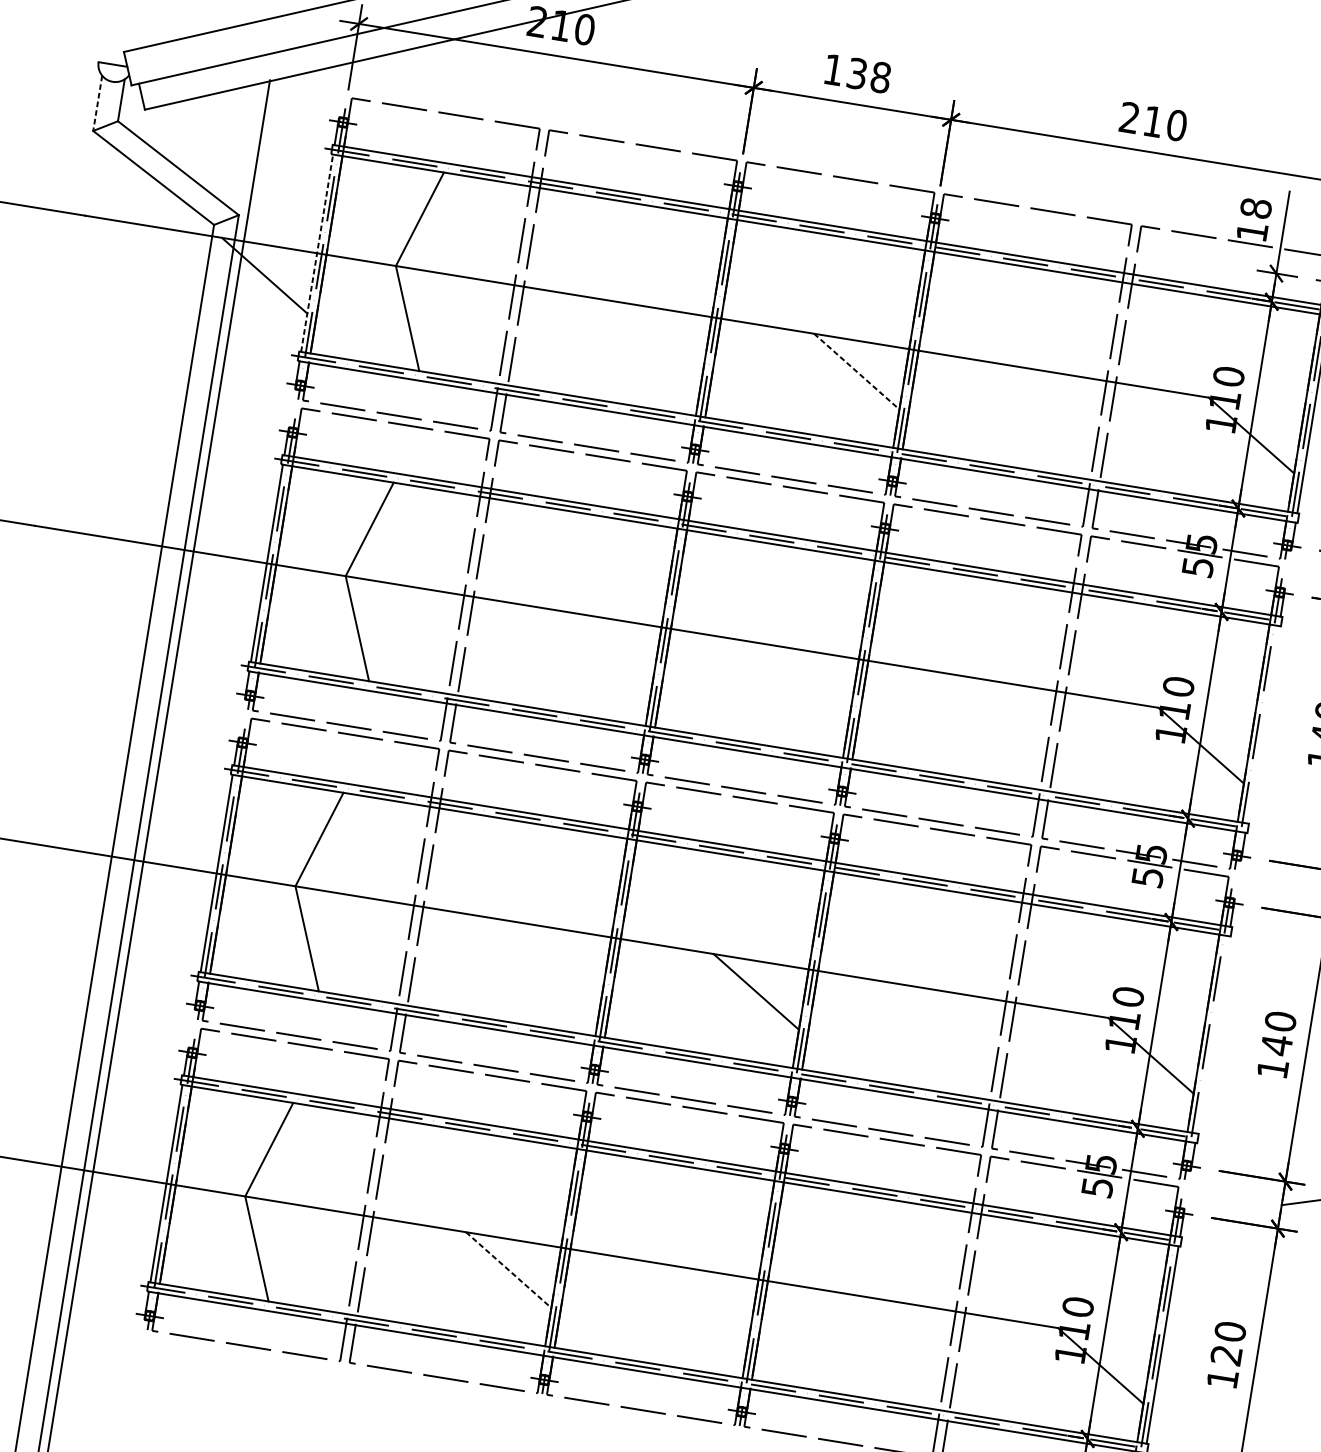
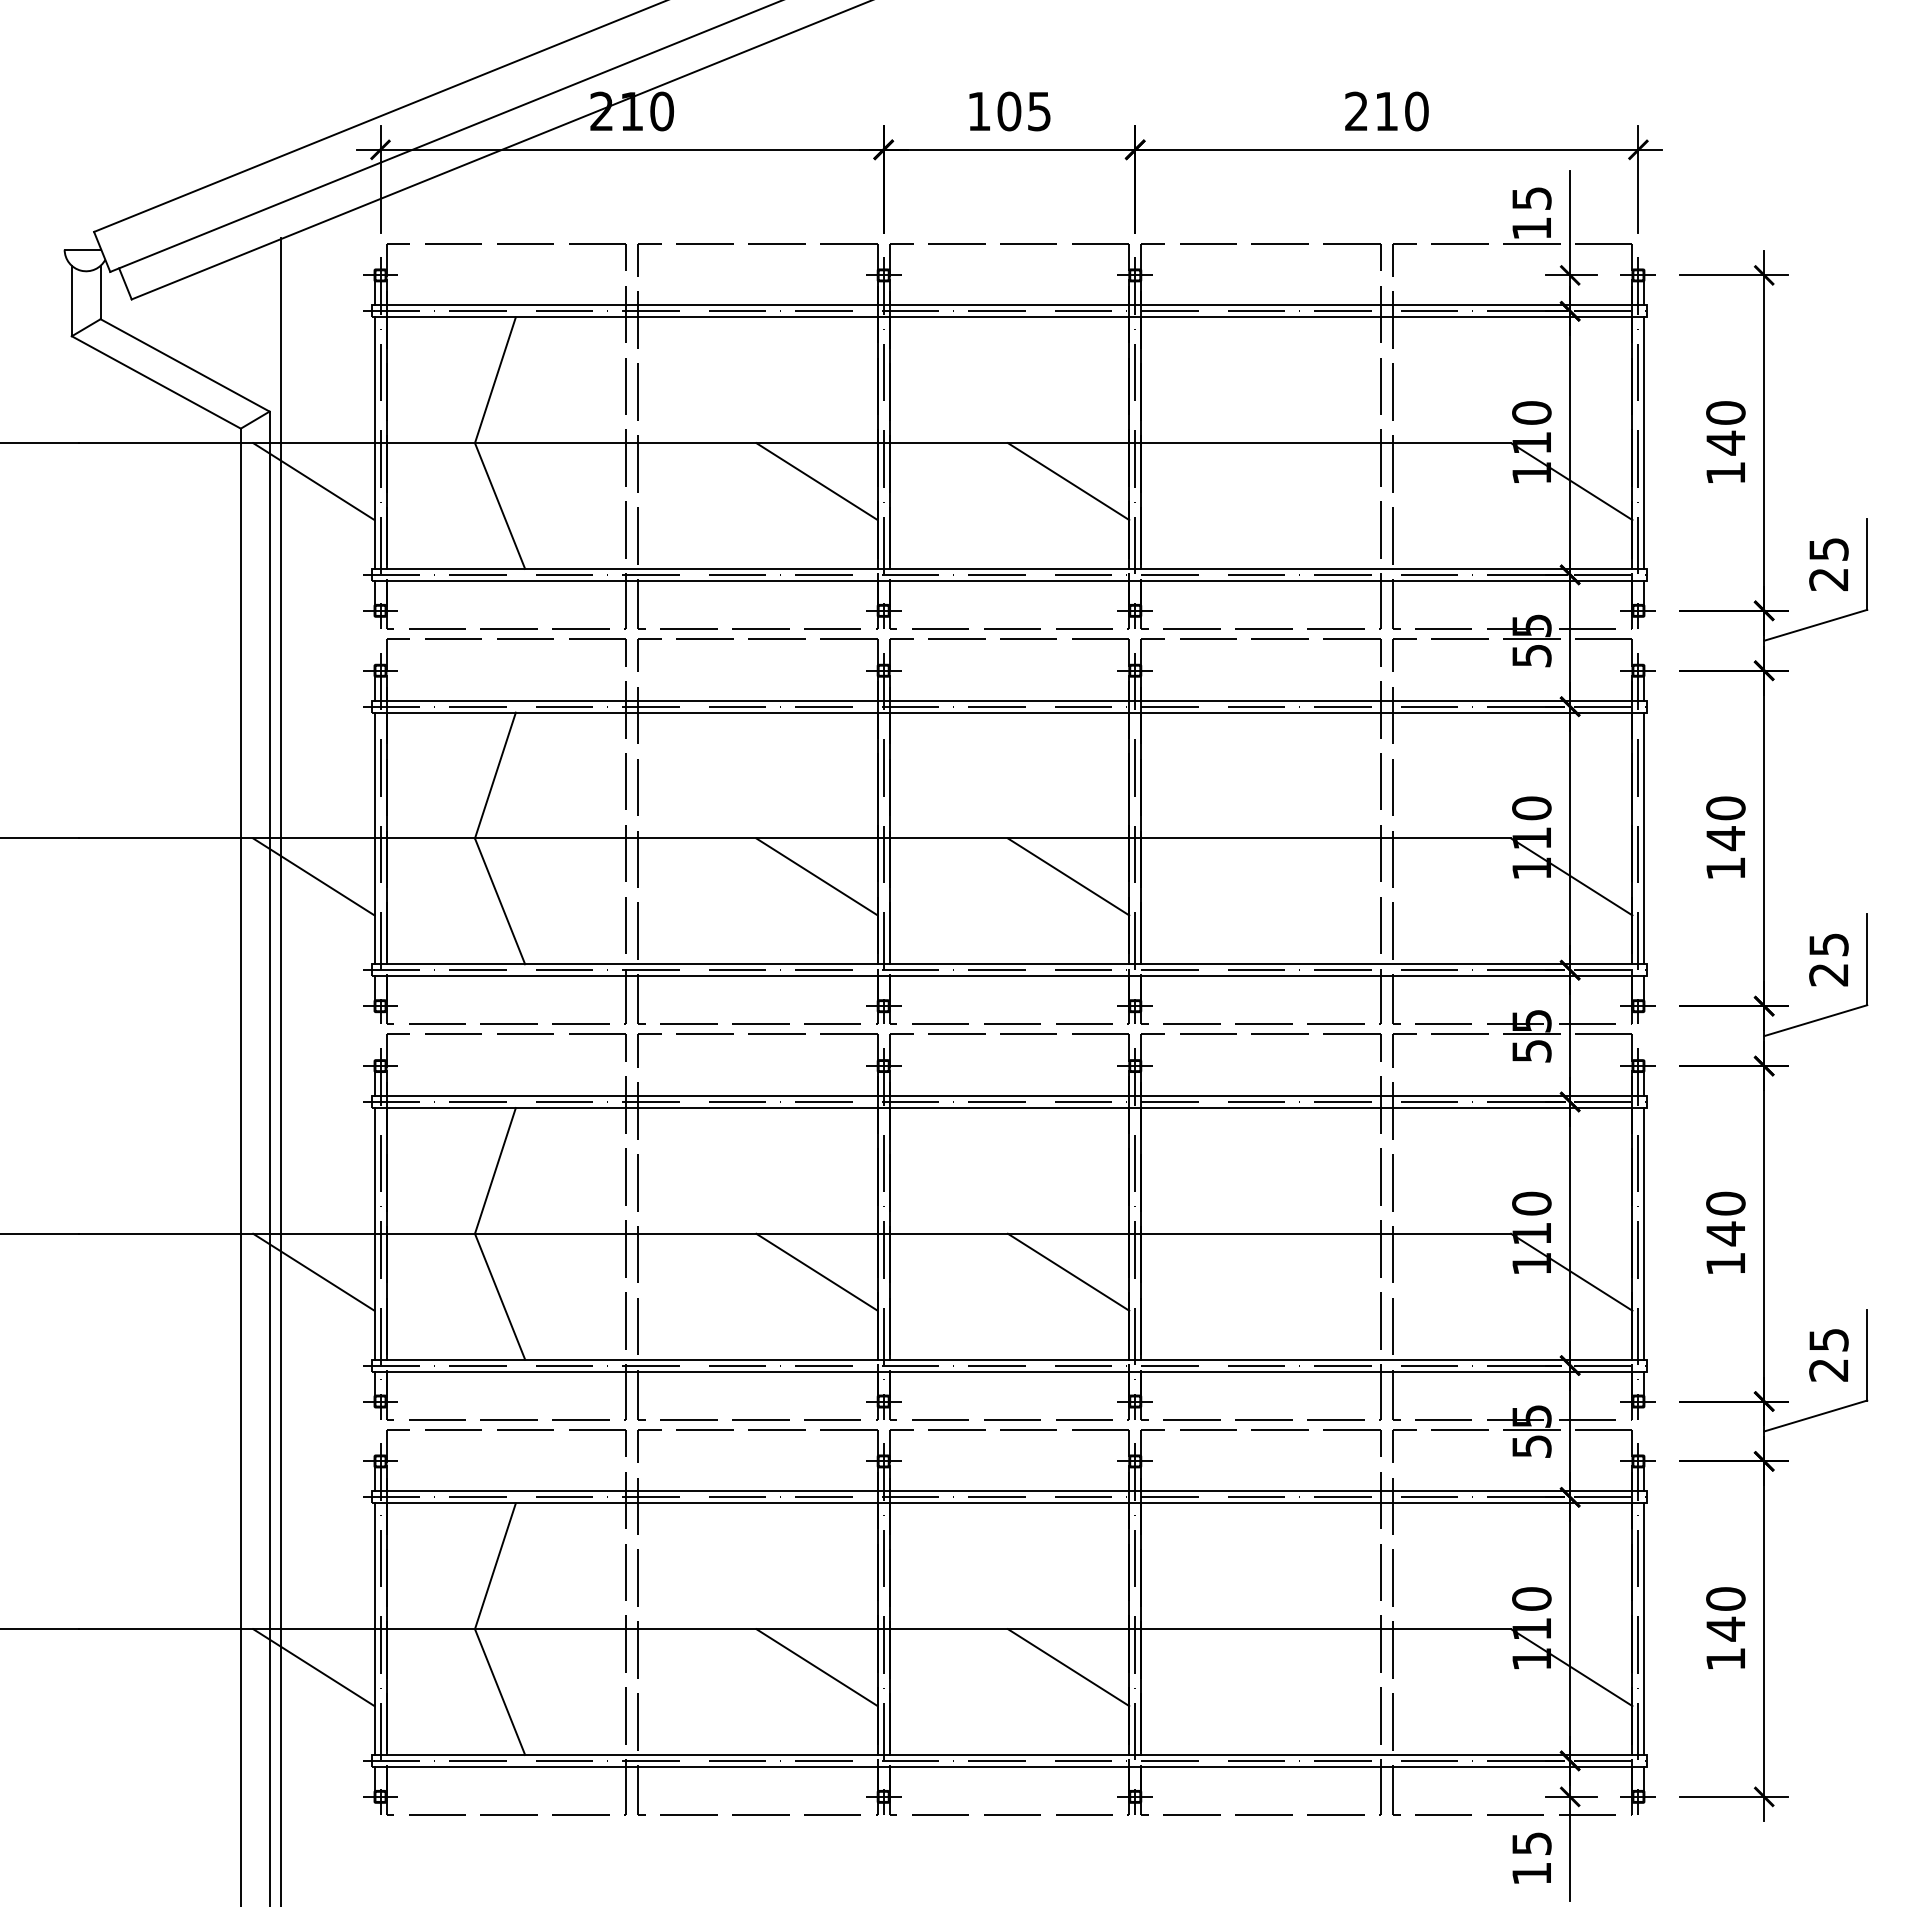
text: (869, 75) -> (1024, 111), 138 -> 105
line: (97, 103) -> (71, 301), dashed -> solid
text: (1255, 208) -> (1531, 198), 18 -> 15
line: (317, 253) -> (374, 443), dashed -> solid
line: (658, 339) -> (816, 481), added
line: (856, 371) -> (1068, 481), dashed -> solid
line: (214, 585) -> (313, 876), added
line: (608, 649) -> (816, 876), added
line: (806, 681) -> (1068, 876), added
line: (1263, 724) -> (1644, 838), added
line: (164, 895) -> (313, 1271), added
line: (558, 959) -> (816, 1271), added
line: (1212, 1034) -> (1644, 1233), added
line: (113, 1206) -> (313, 1667), added
line: (509, 1270) -> (817, 1667), dashed -> solid
line: (705, 1301) -> (1068, 1667), added
text: (1226, 1354) -> (1725, 1628), 120 -> 140

